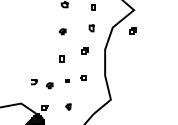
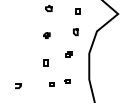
curve: (132, 30) -> (116, 34), removed
curve: (49, 85) -> (33, 89), removed

